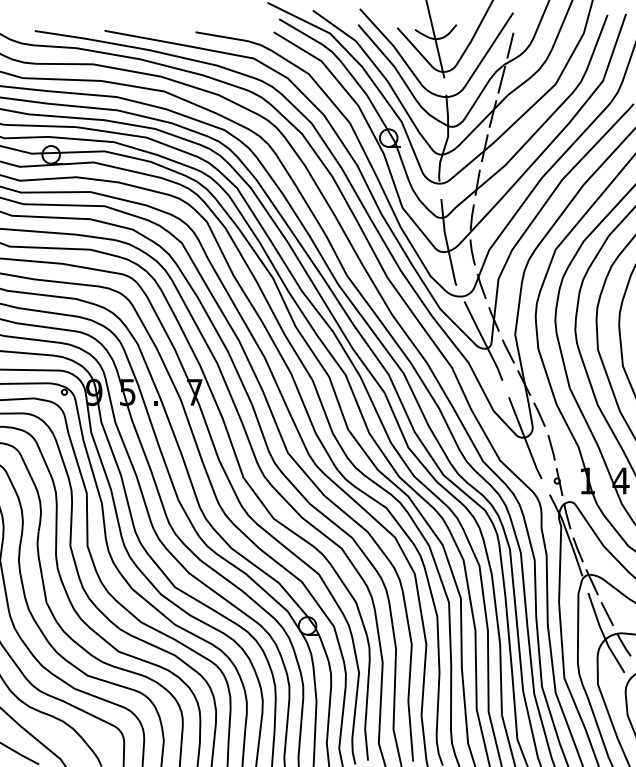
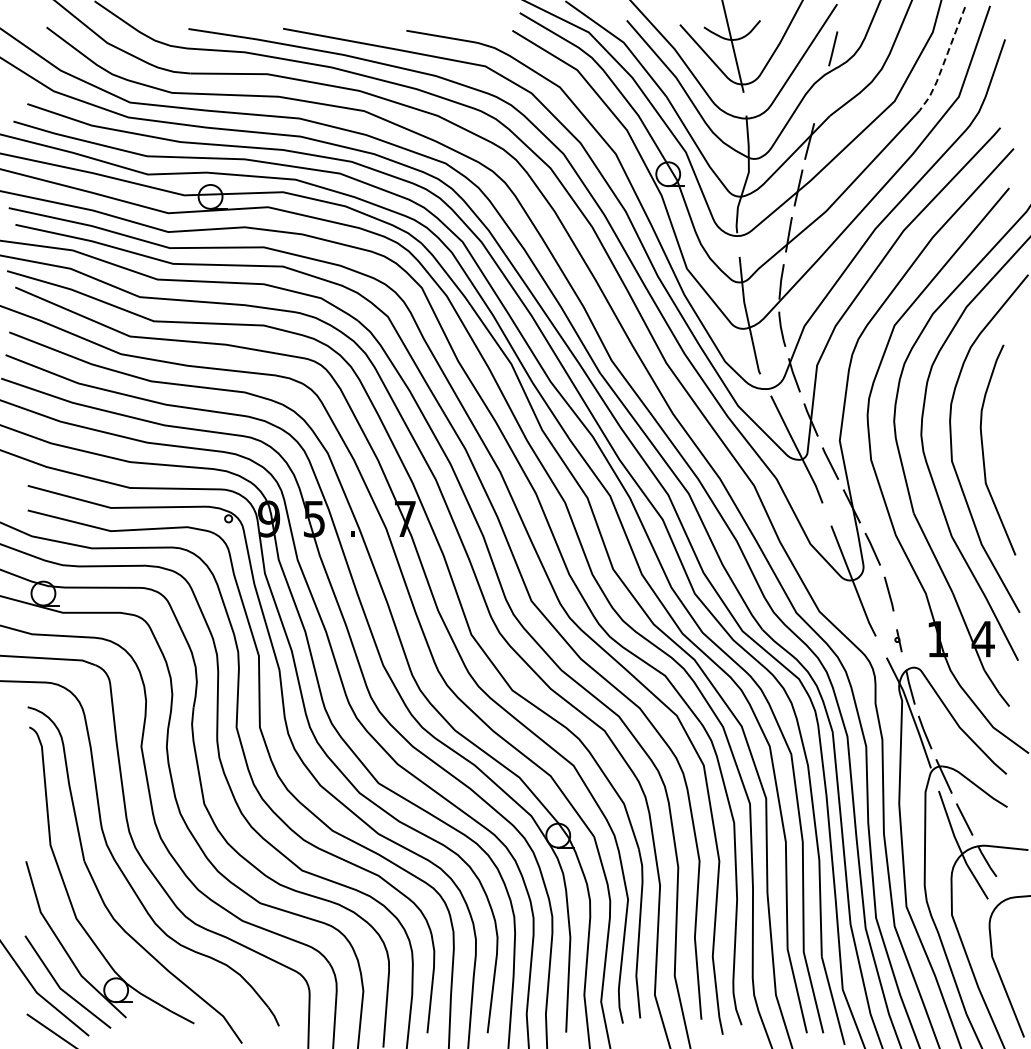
line: (592, 54) -> (944, 61), solid -> dashed
line: (501, 79) -> (821, 94), removed
part: (558, 481) -> (898, 640), size x0.6

